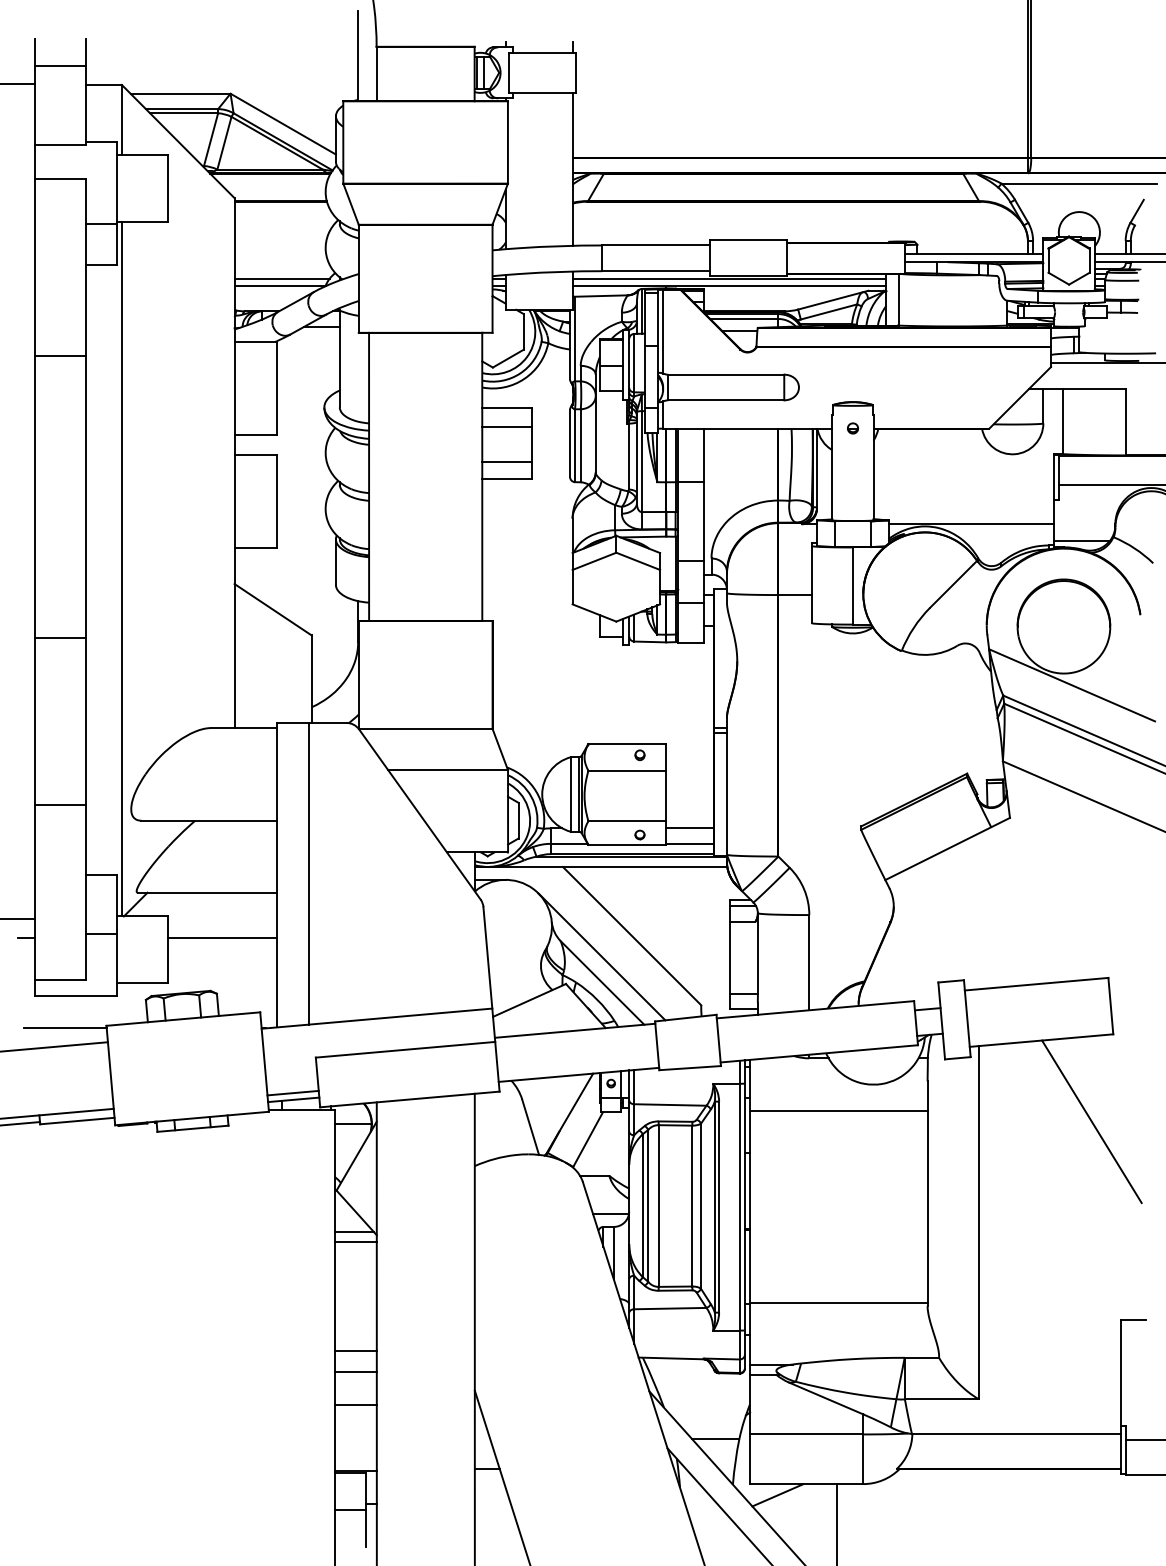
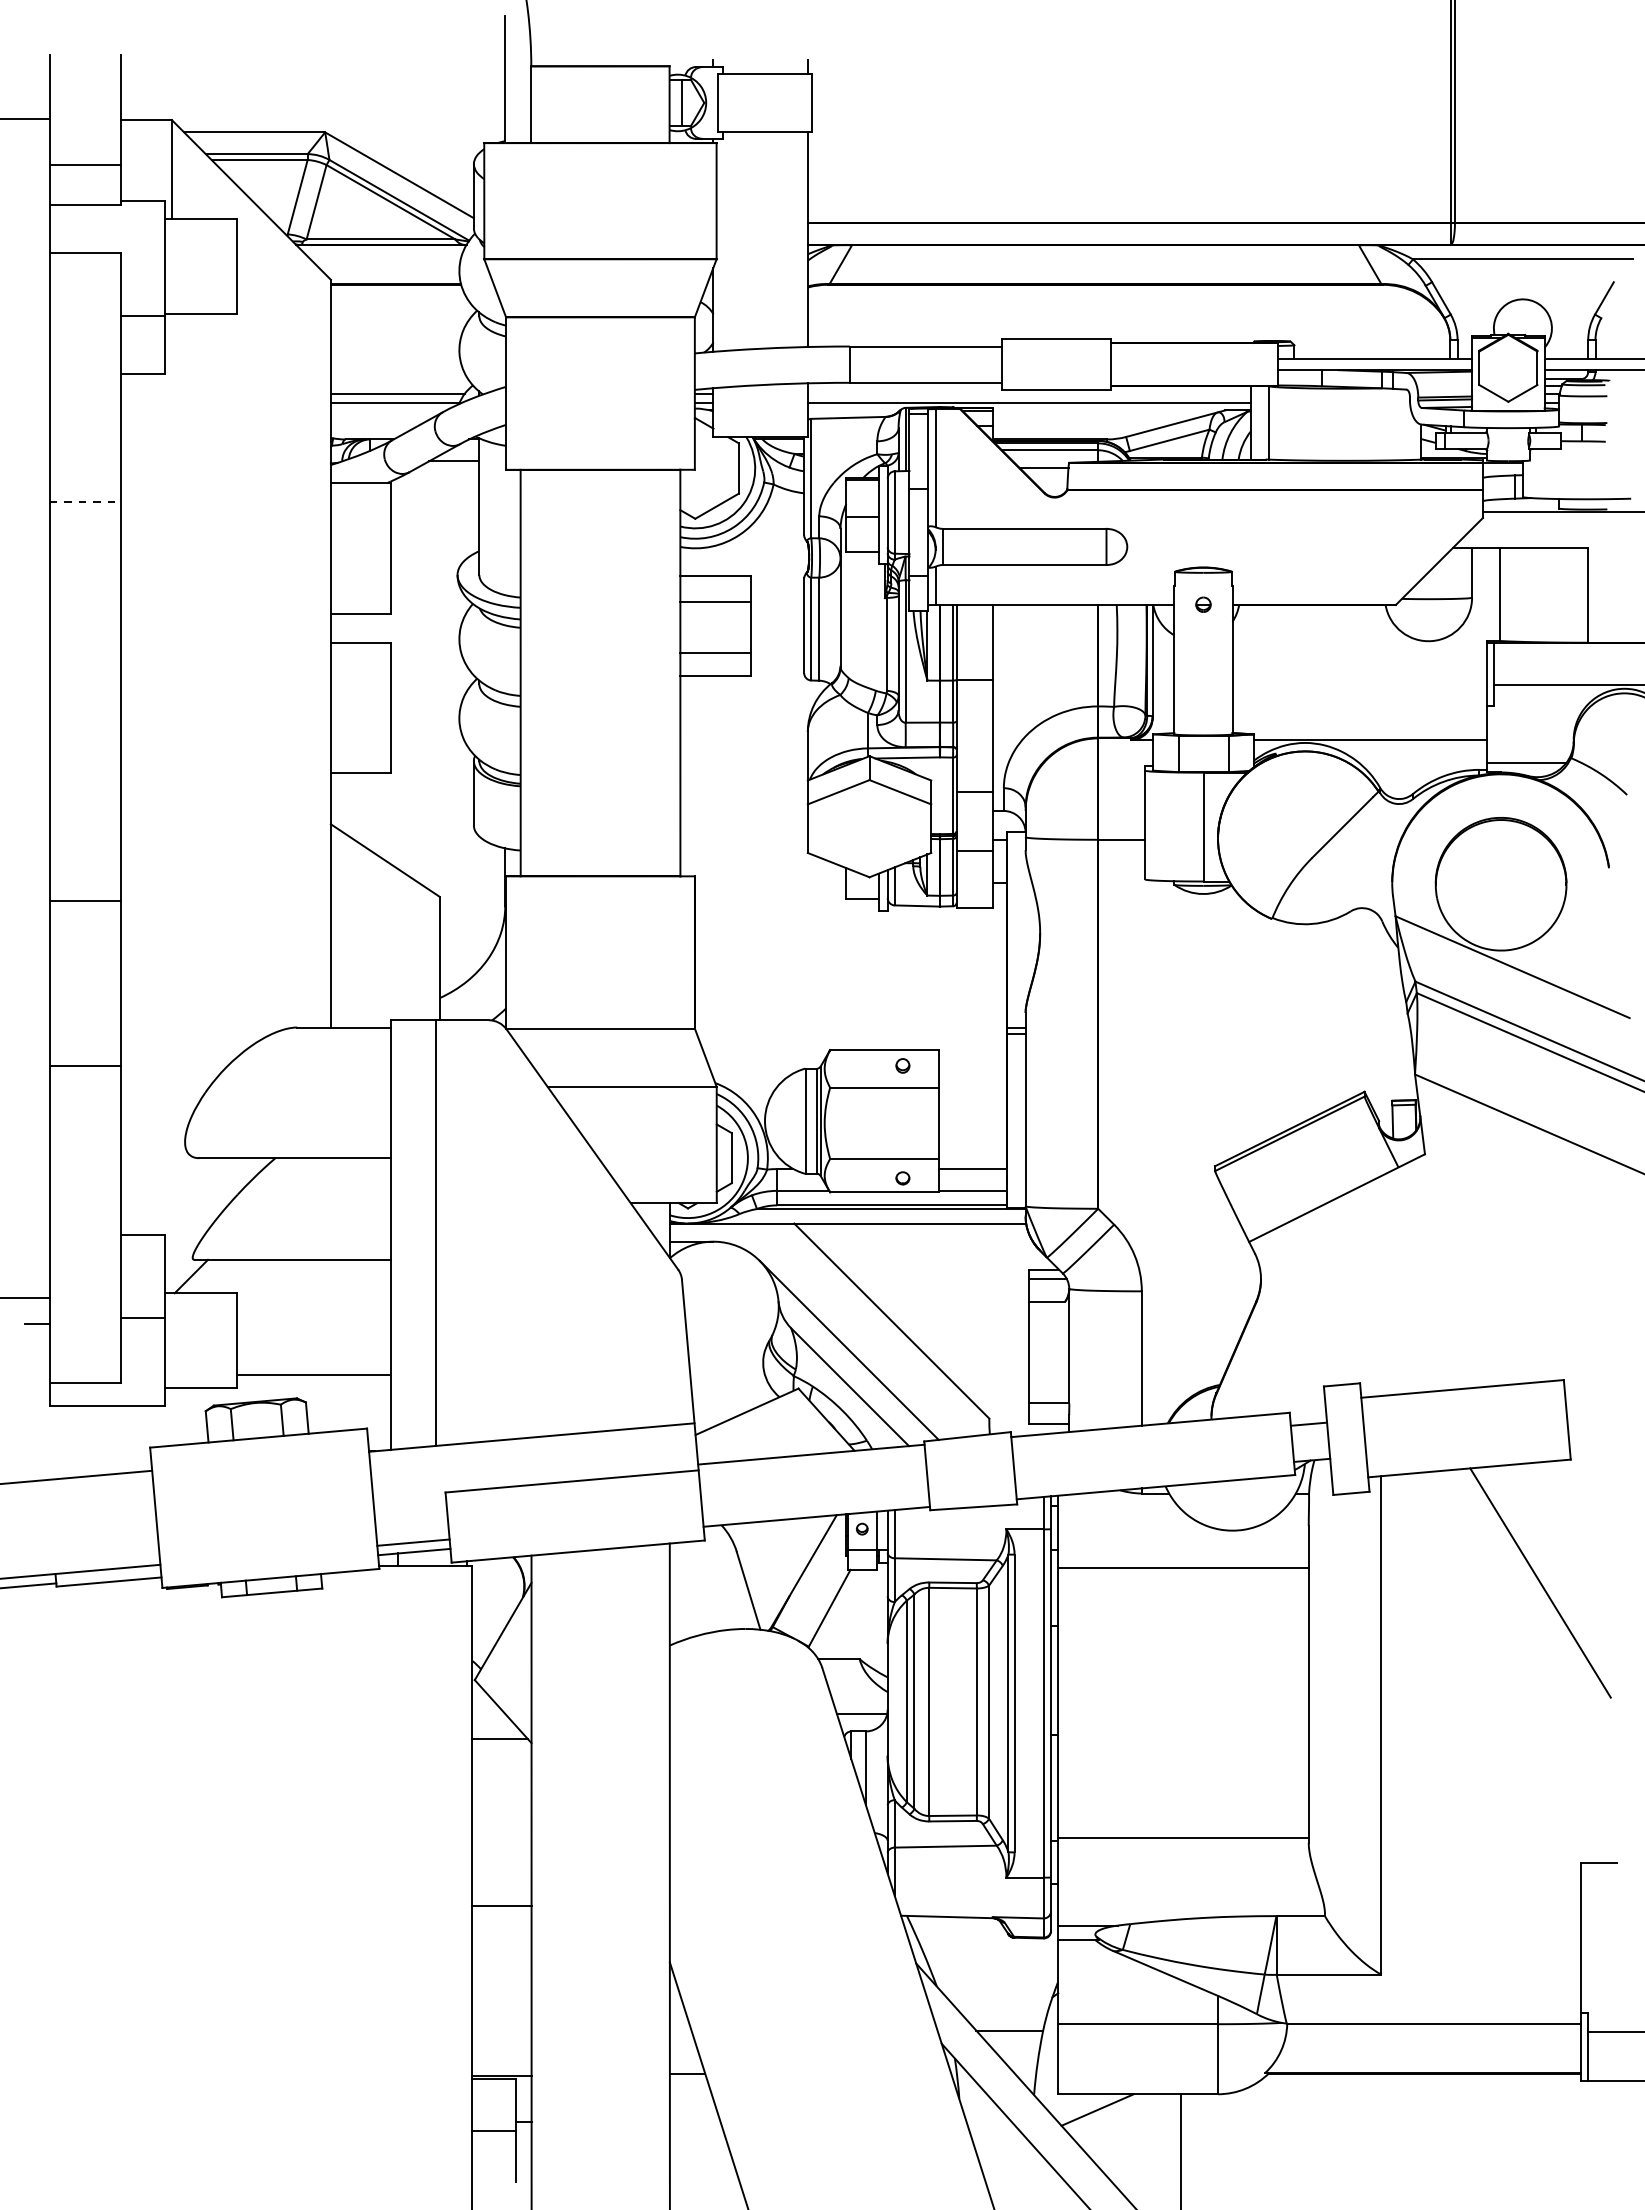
line: (60, 66) -> (85, 164), moved
line: (477, 72) -> (673, 102), removed
line: (728, 278) -> (1028, 393), removed
line: (60, 356) -> (85, 502), solid -> dashed
line: (121, 569) -> (171, 803), removed
line: (60, 804) -> (85, 1065), moved
line: (222, 937) -> (314, 1374), moved
line: (65, 1028) -> (92, 1451), removed
line: (353, 1124) -> (498, 1586), removed
line: (355, 1242) -> (501, 1753), removed
line: (355, 1372) -> (501, 1936), removed
line: (355, 1404) -> (501, 1982), removed

